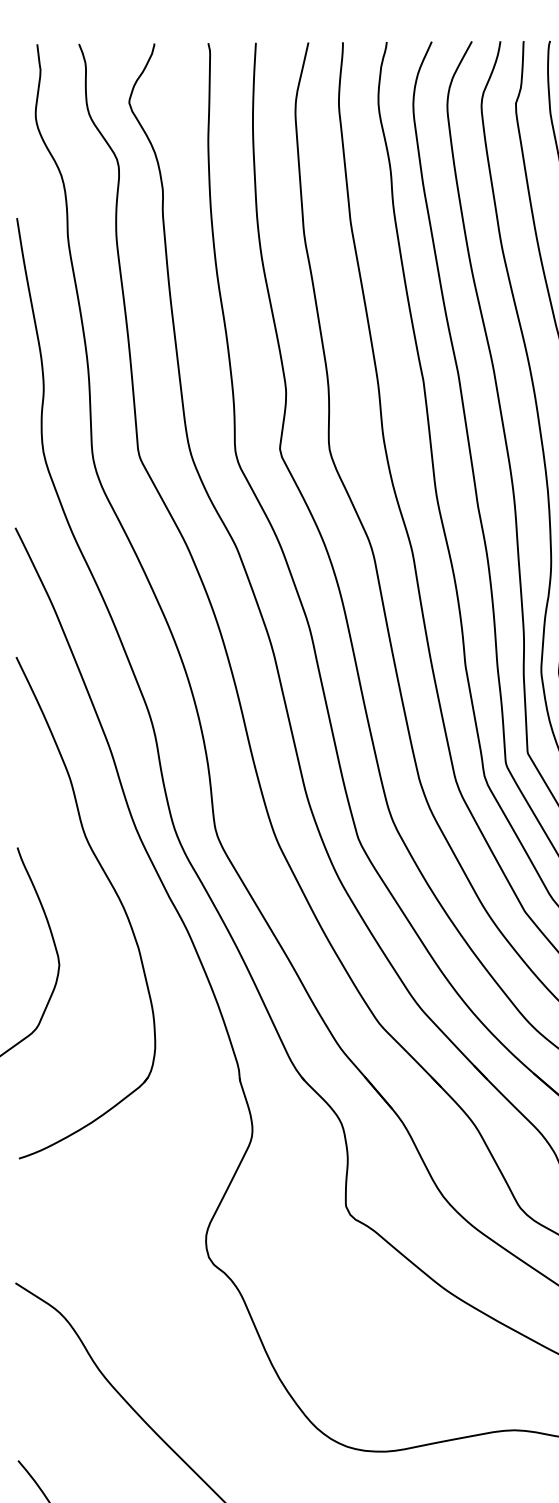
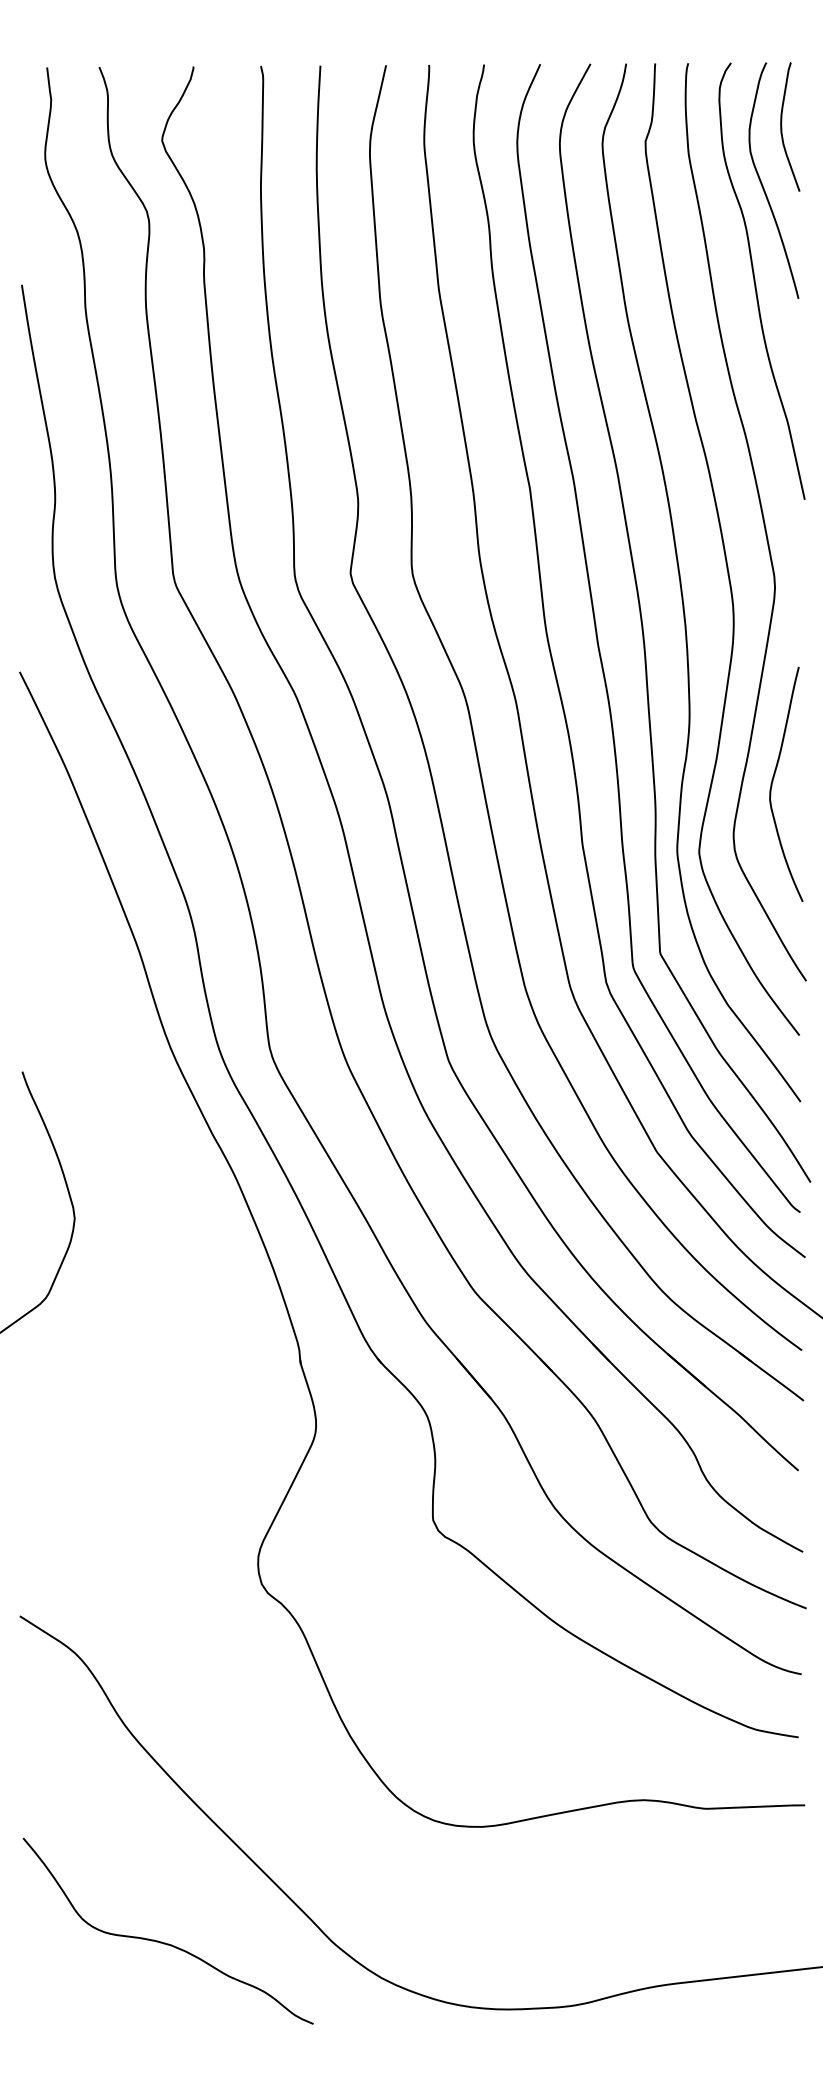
part: (115, 893) -> (144, 1128), removed

